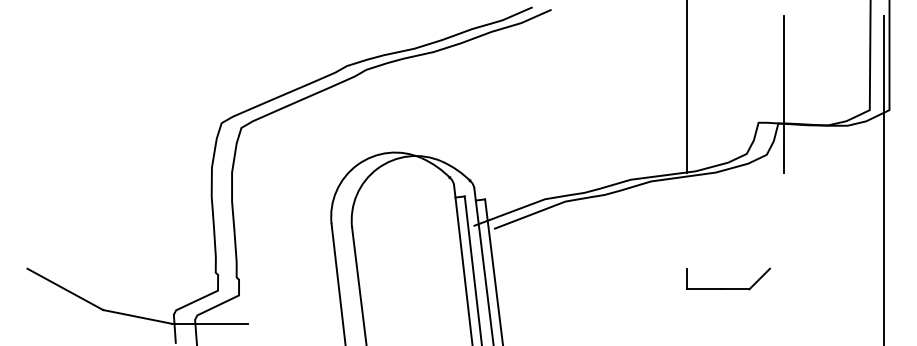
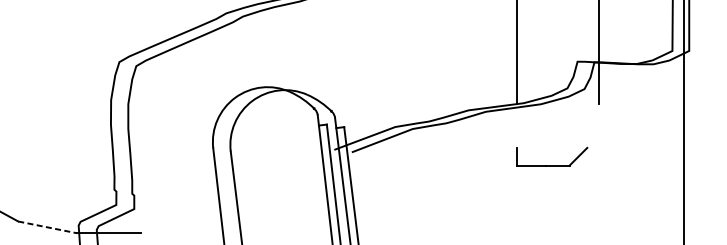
part: (728, 288) -> (551, 164), moved
line: (137, 316) -> (47, 227), solid -> dashed

